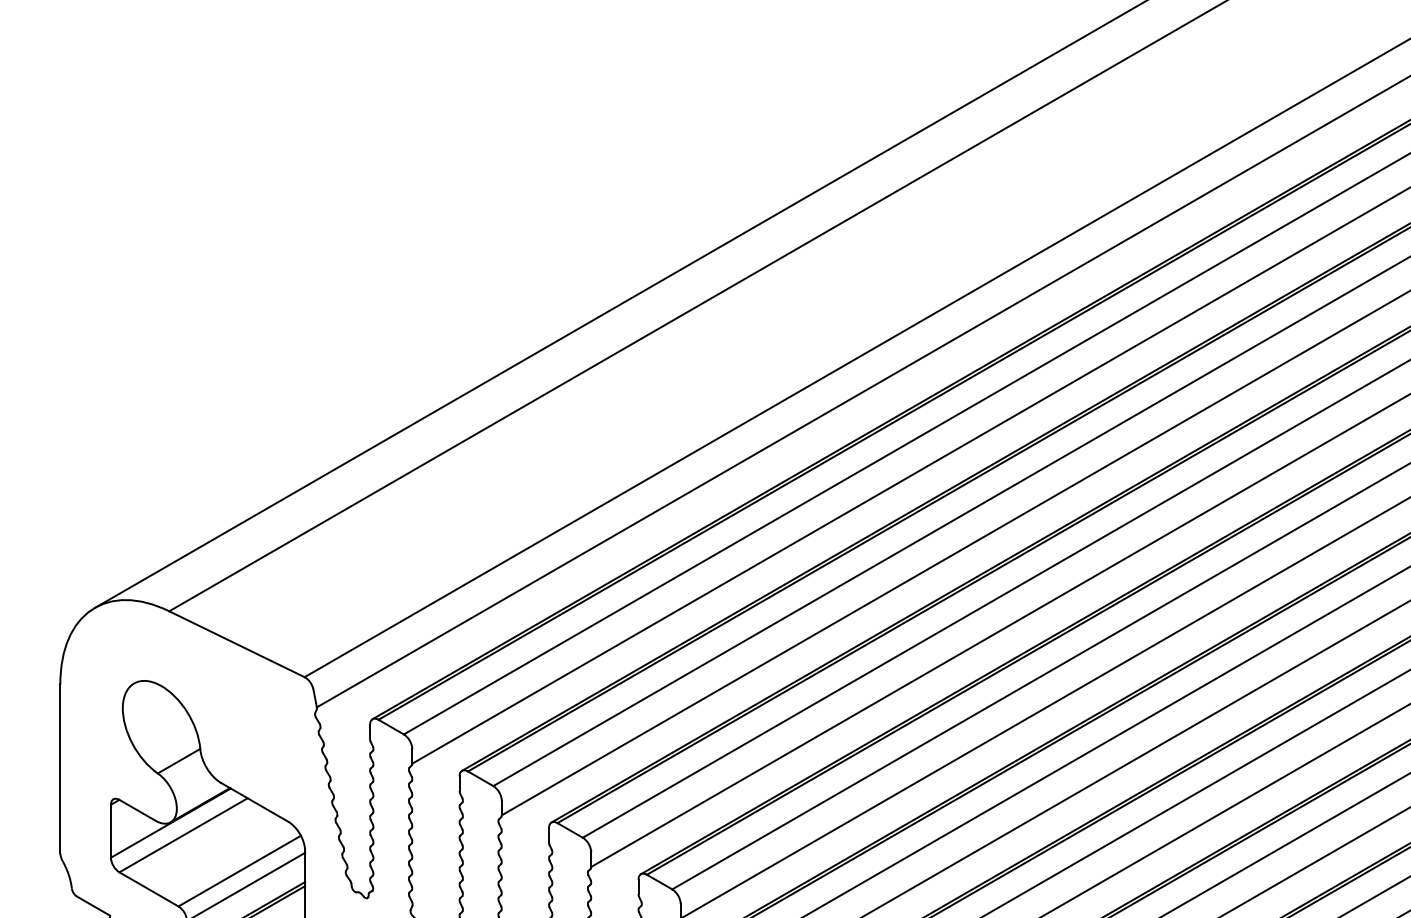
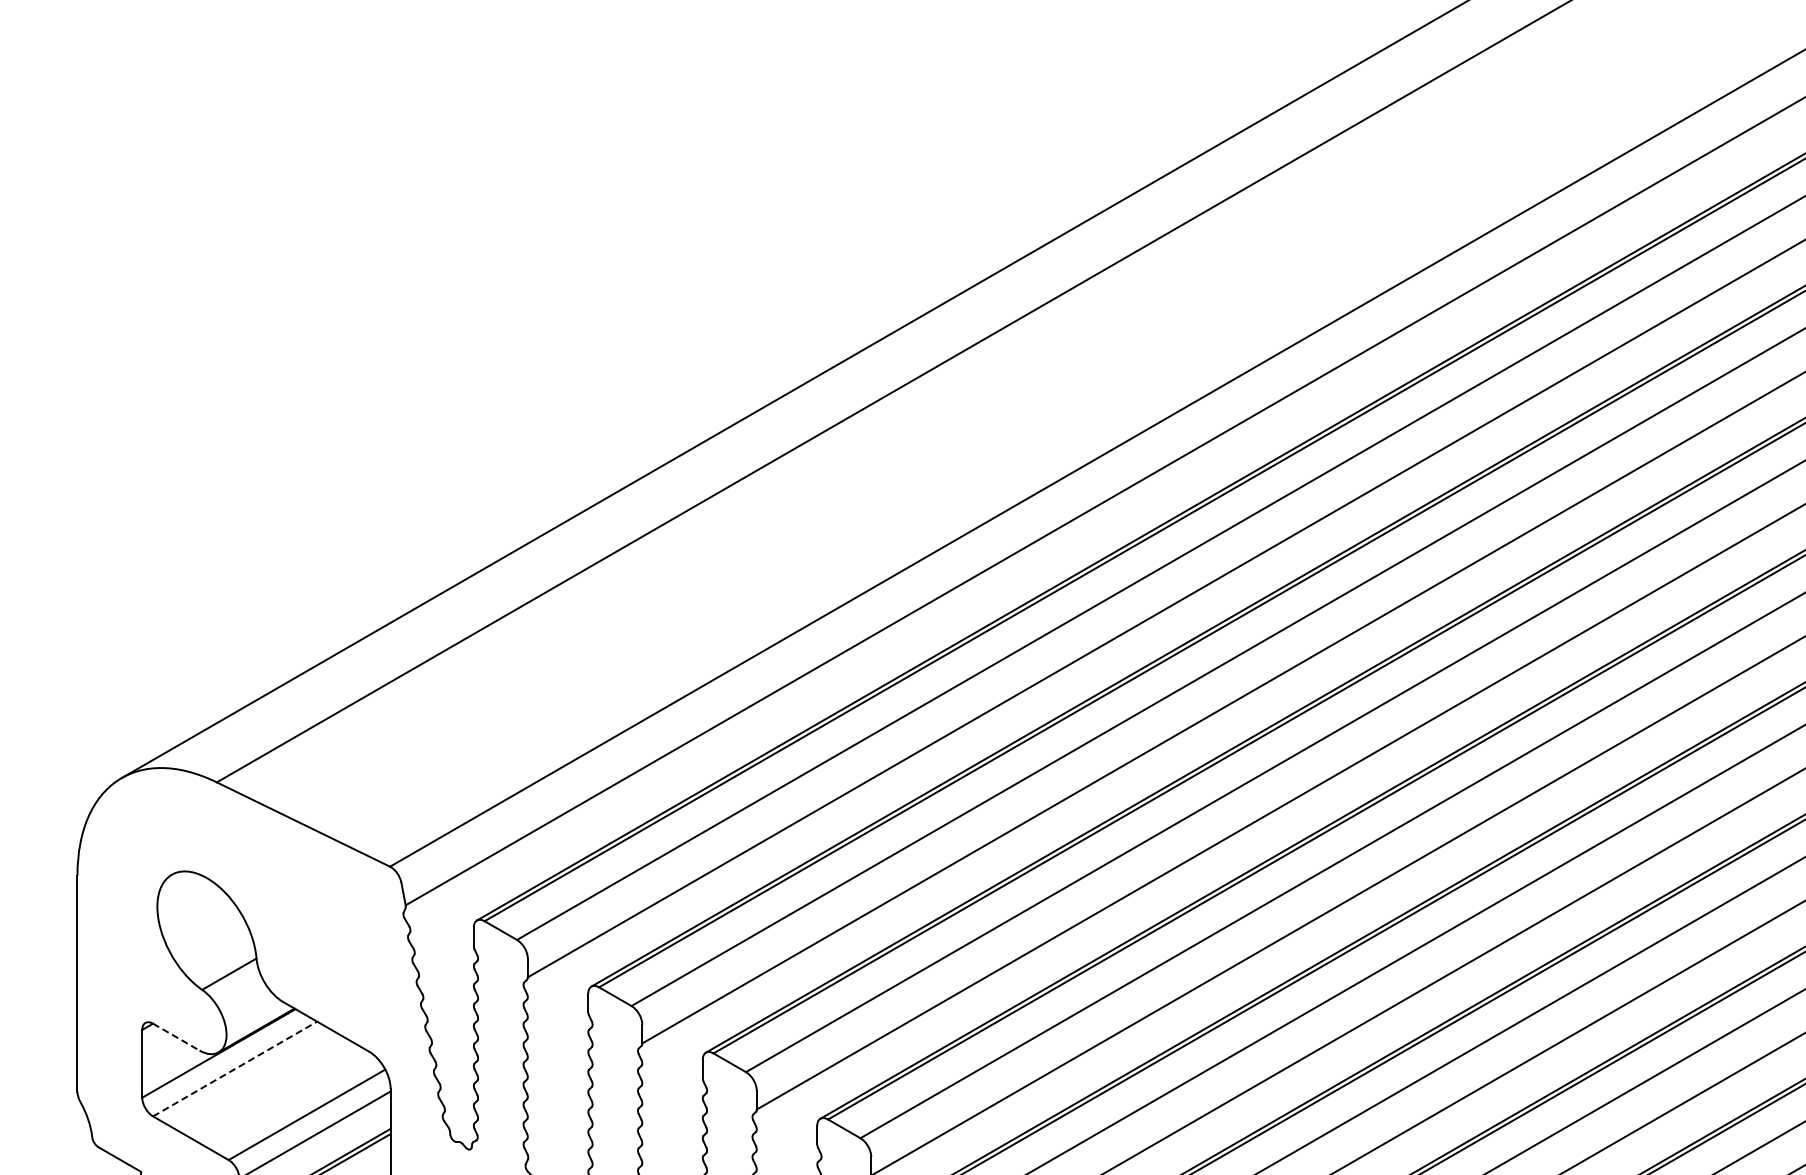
line: (137, 810) -> (176, 1037), solid -> dashed
line: (183, 835) -> (235, 1069), solid -> dashed

